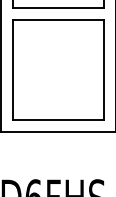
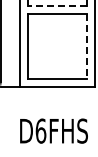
line: (58, 8) -> (57, 6), solid -> dashed
line: (103, 69) -> (86, 46), solid -> dashed

